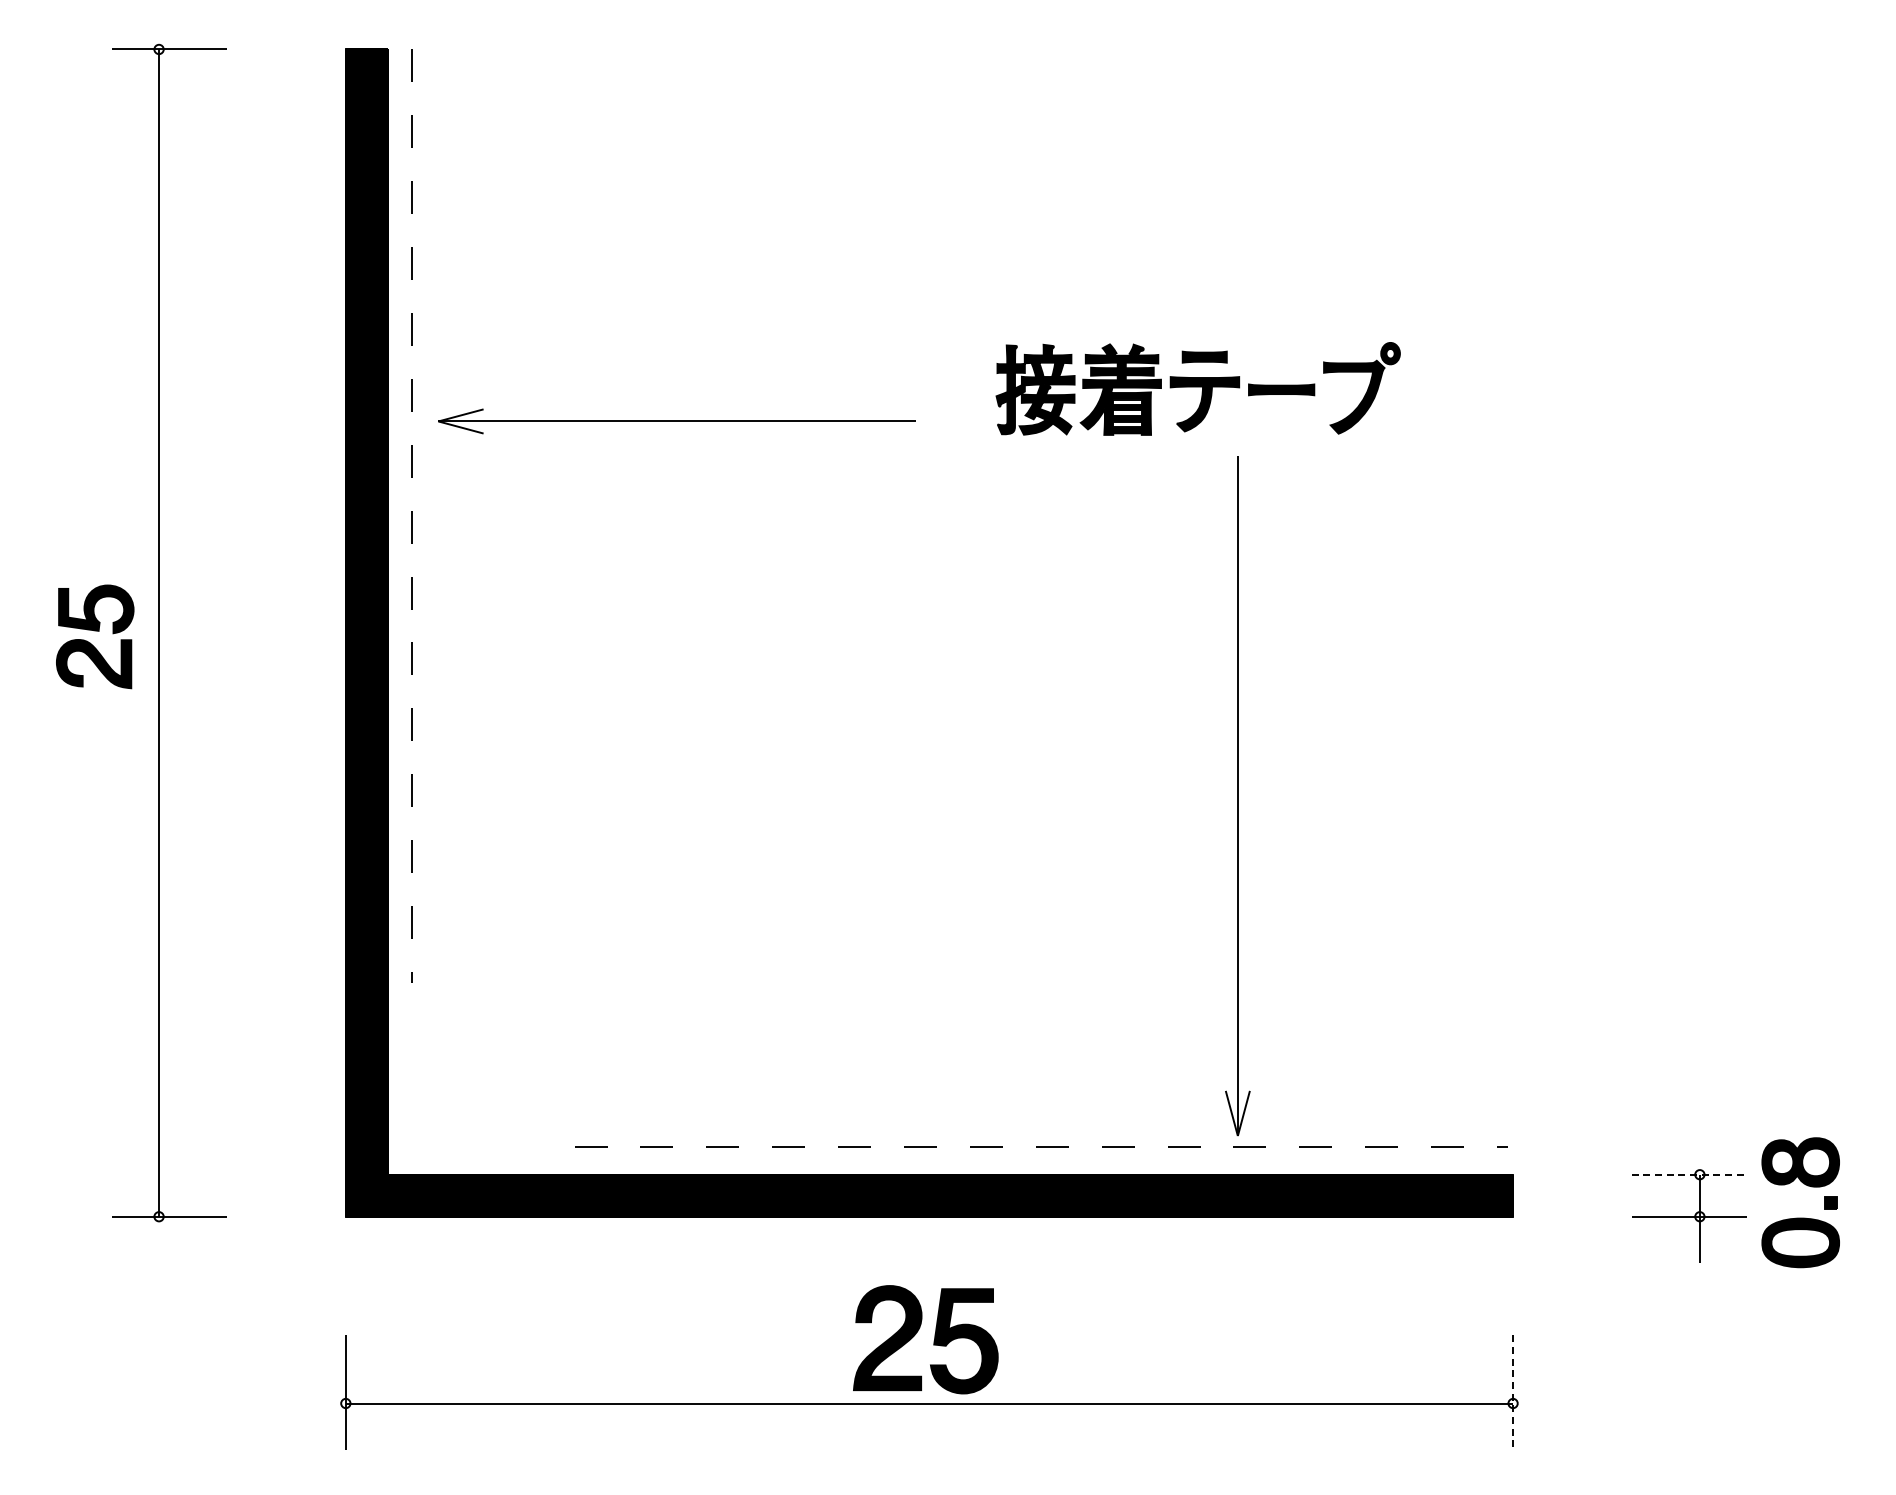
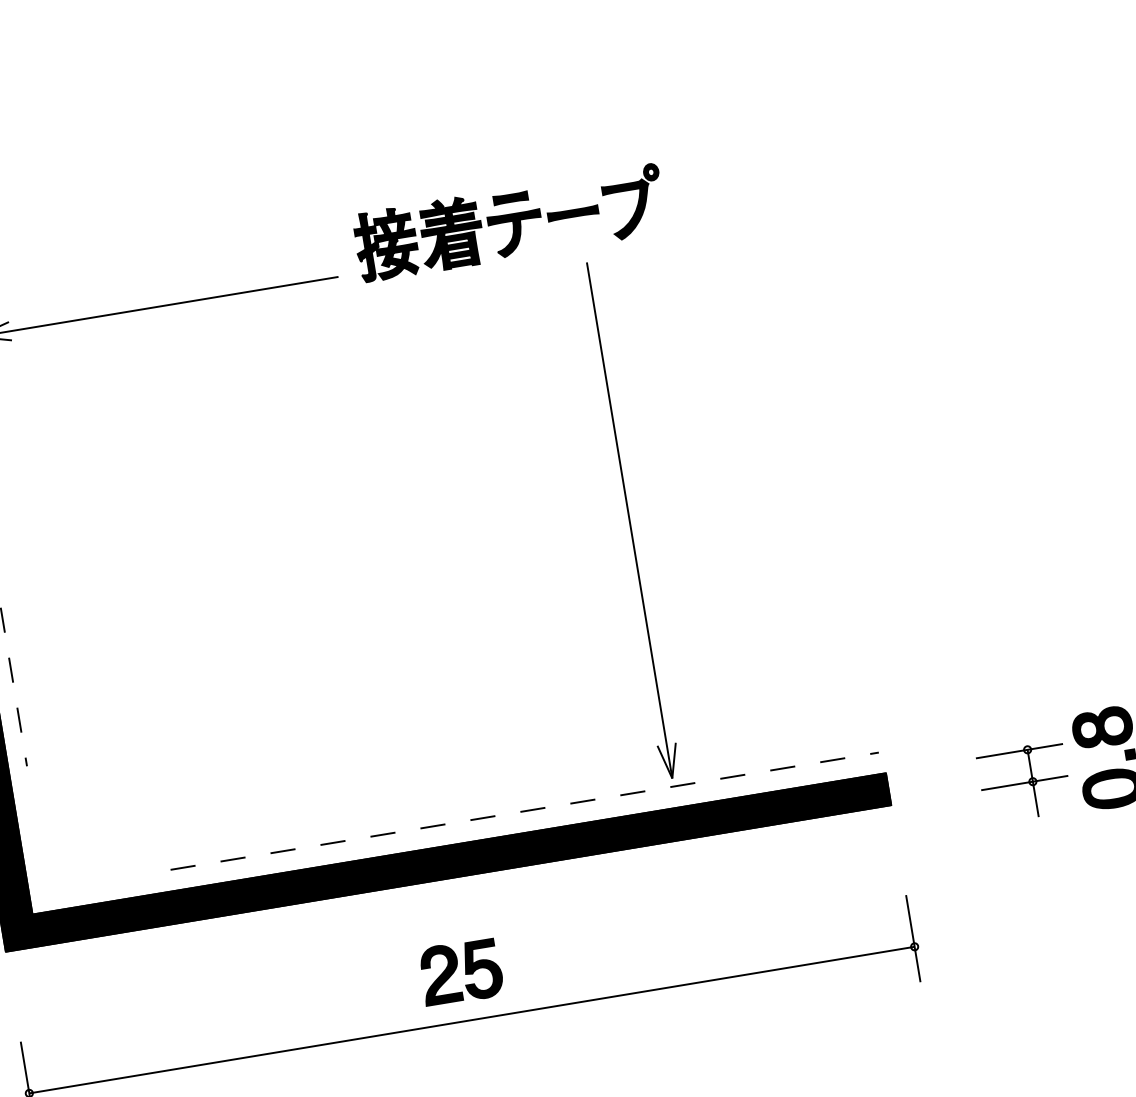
part: (1197, 388) -> (509, 222), moved
line: (1689, 1174) -> (1019, 750), dashed -> solid
part: (925, 1339) -> (460, 972), size x0.71
line: (1513, 1393) -> (913, 939), dashed -> solid

